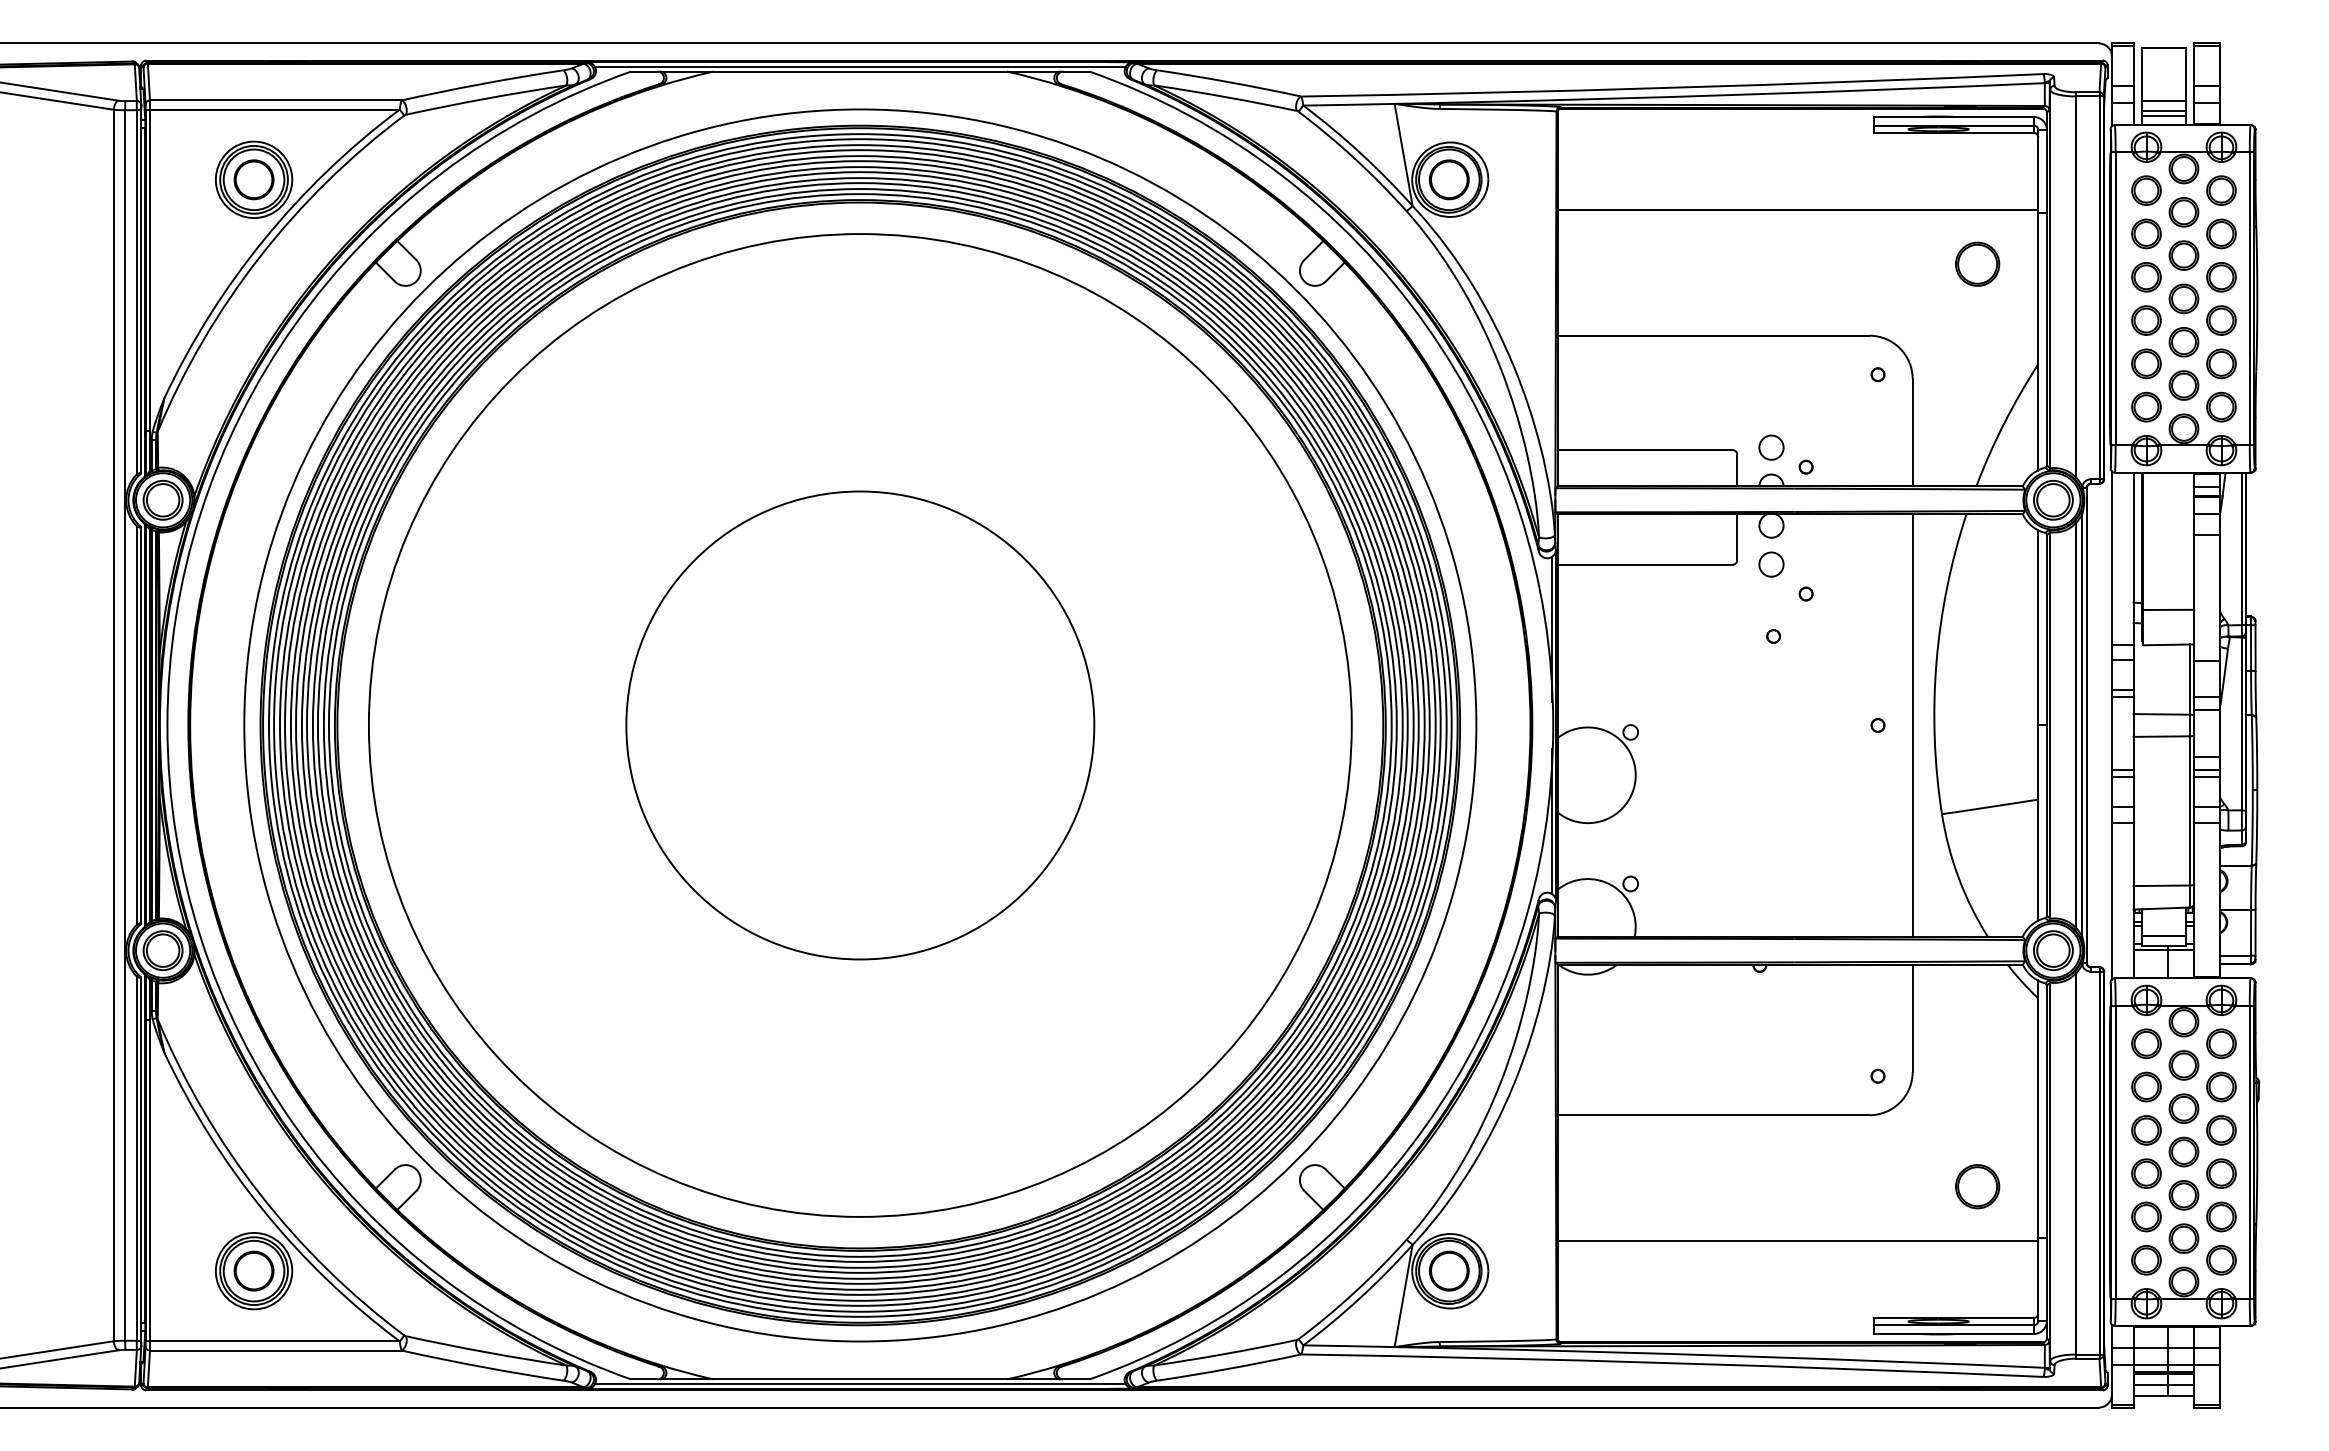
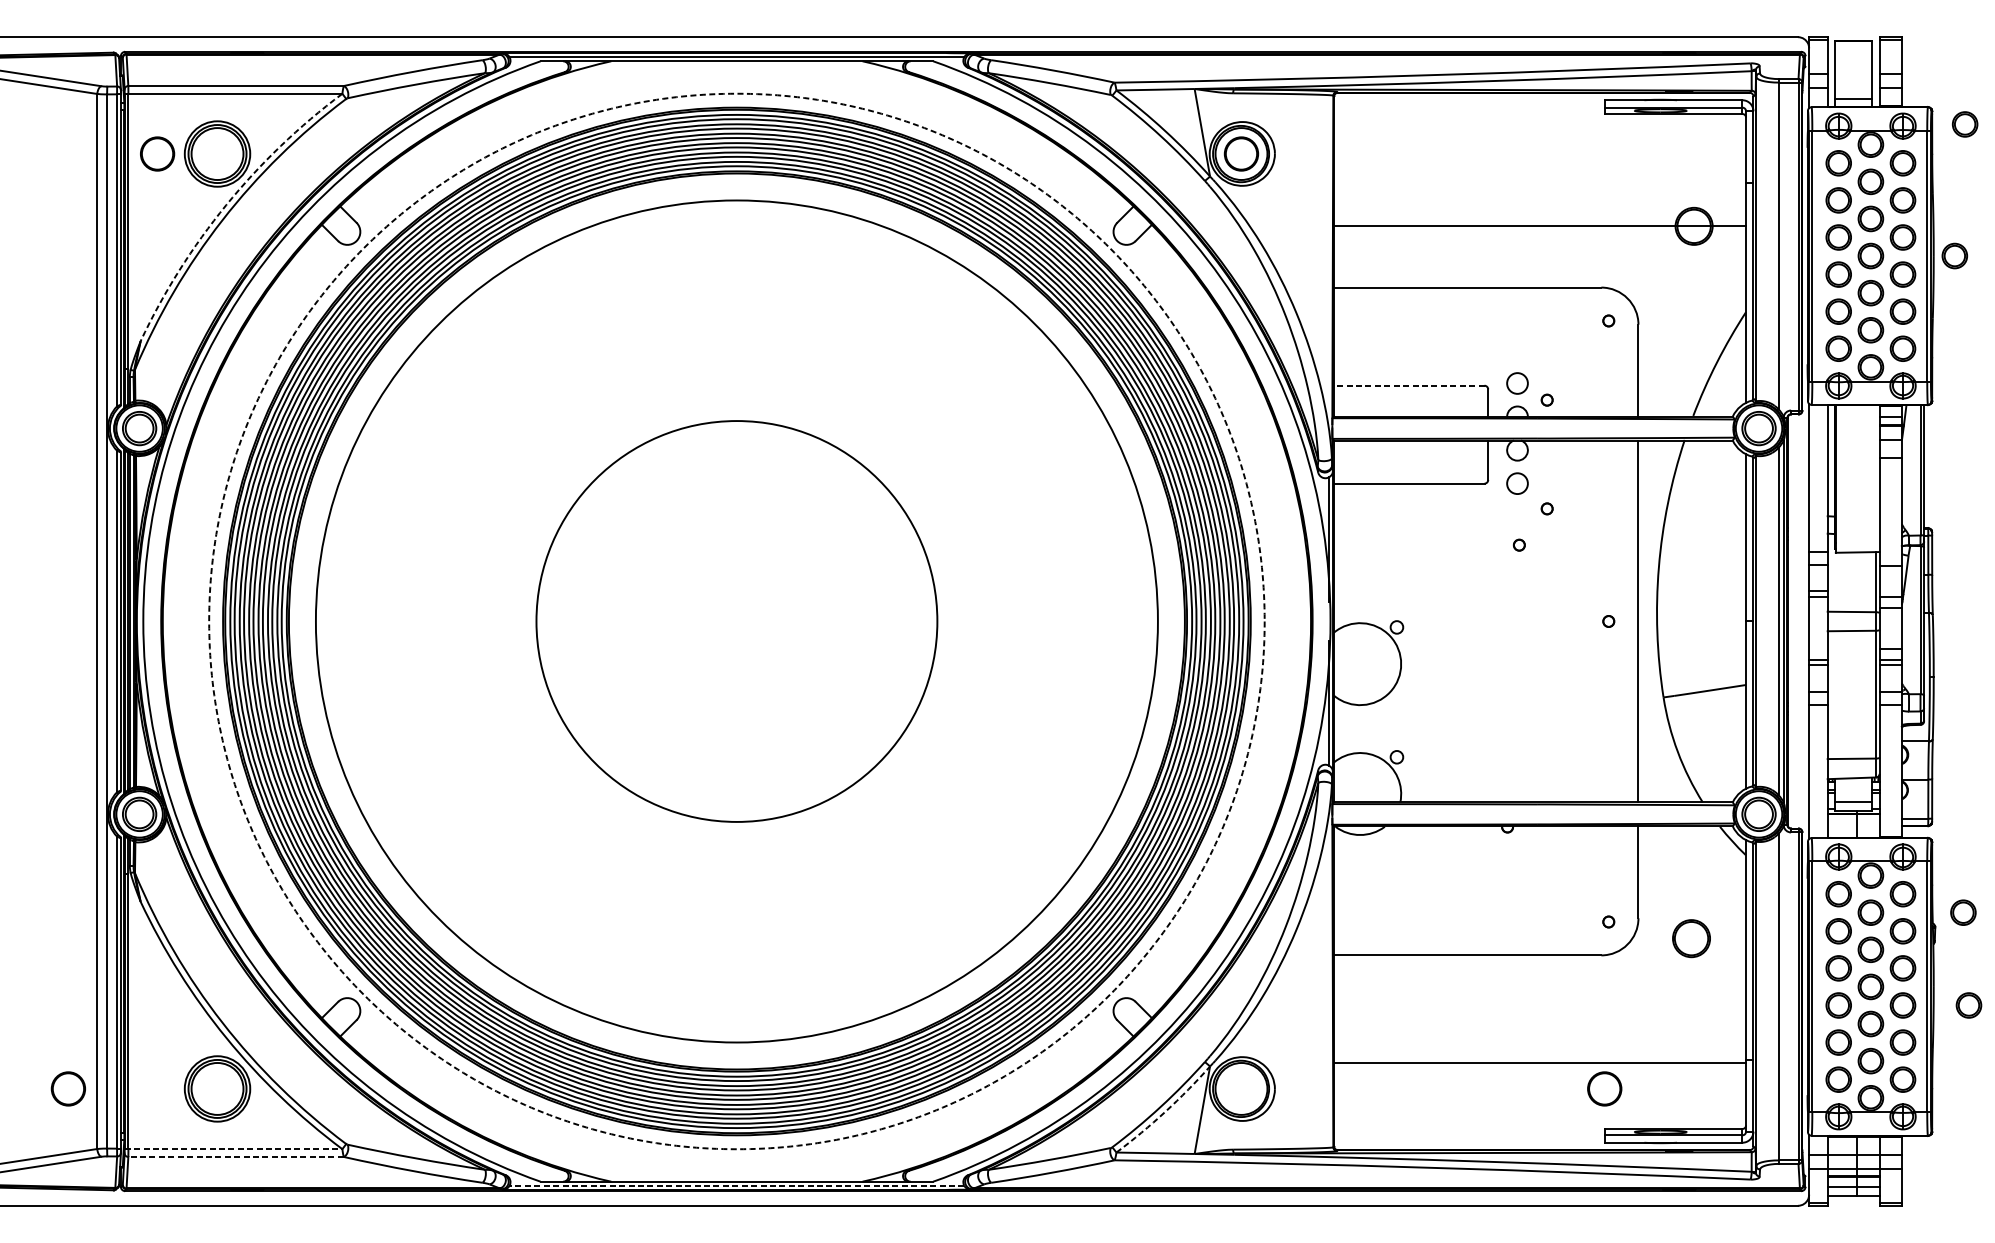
line: (2163, 100) -> (1853, 86), removed
line: (2163, 111) -> (1853, 95), removed
part: (2293, 145) -> (1964, 124), added
part: (253, 179) -> (157, 153), moved
line: (1797, 209) -> (1539, 225), moved
arc: (264, 239) -> (226, 205), solid -> dashed
part: (2281, 298) -> (1954, 255), added
line: (1645, 450) -> (1409, 385), solid -> dashed
line: (2168, 609) -> (1857, 522), removed
circle: (860, 725) -> (737, 621), solid -> dashed
part: (2291, 1065) -> (1963, 912), added
part: (2298, 1173) -> (1968, 1005), added
part: (1977, 1186) -> (1691, 938), moved
part: (253, 1270) -> (67, 1088), moved
part: (1449, 1270) -> (1604, 1088), moved
arc: (1360, 1297) -> (1165, 1111), solid -> dashed
line: (273, 1341) -> (234, 1149), solid -> dashed
line: (275, 1350) -> (235, 1156), solid -> dashed
line: (860, 1384) -> (737, 1186), solid -> dashed

